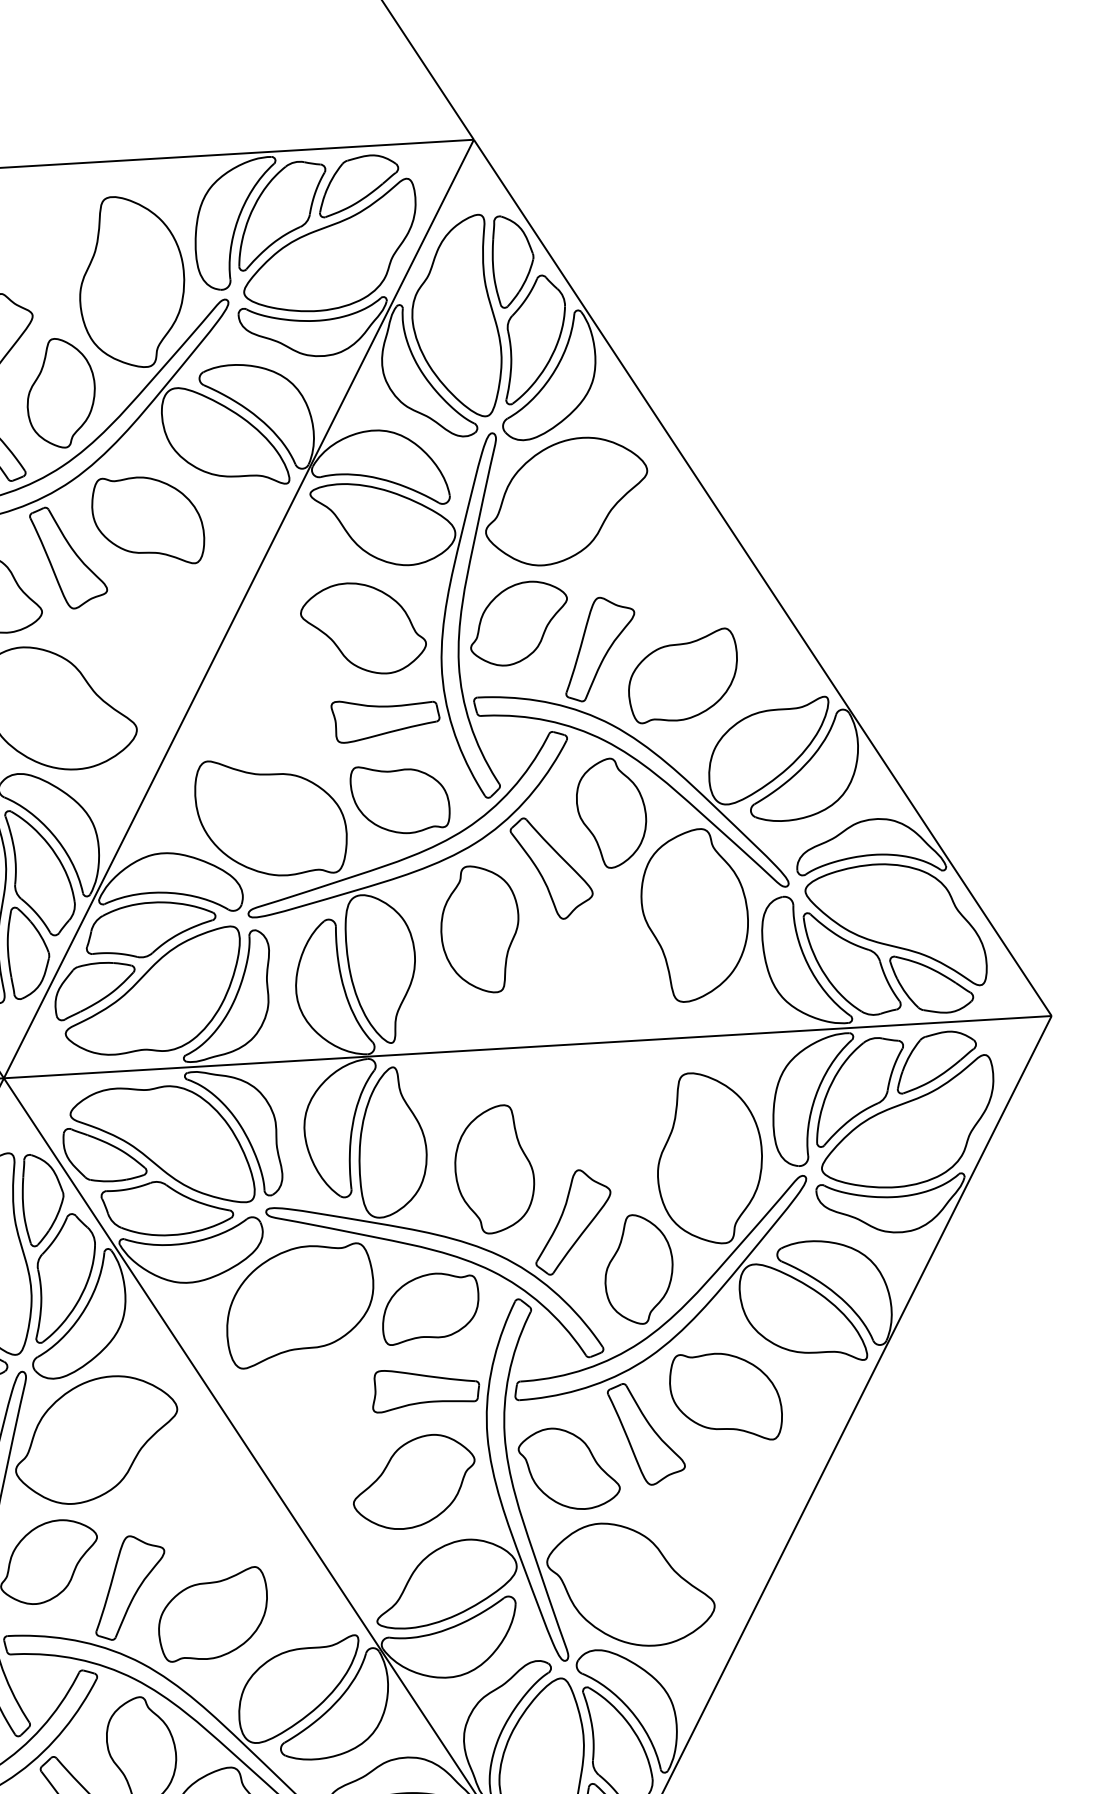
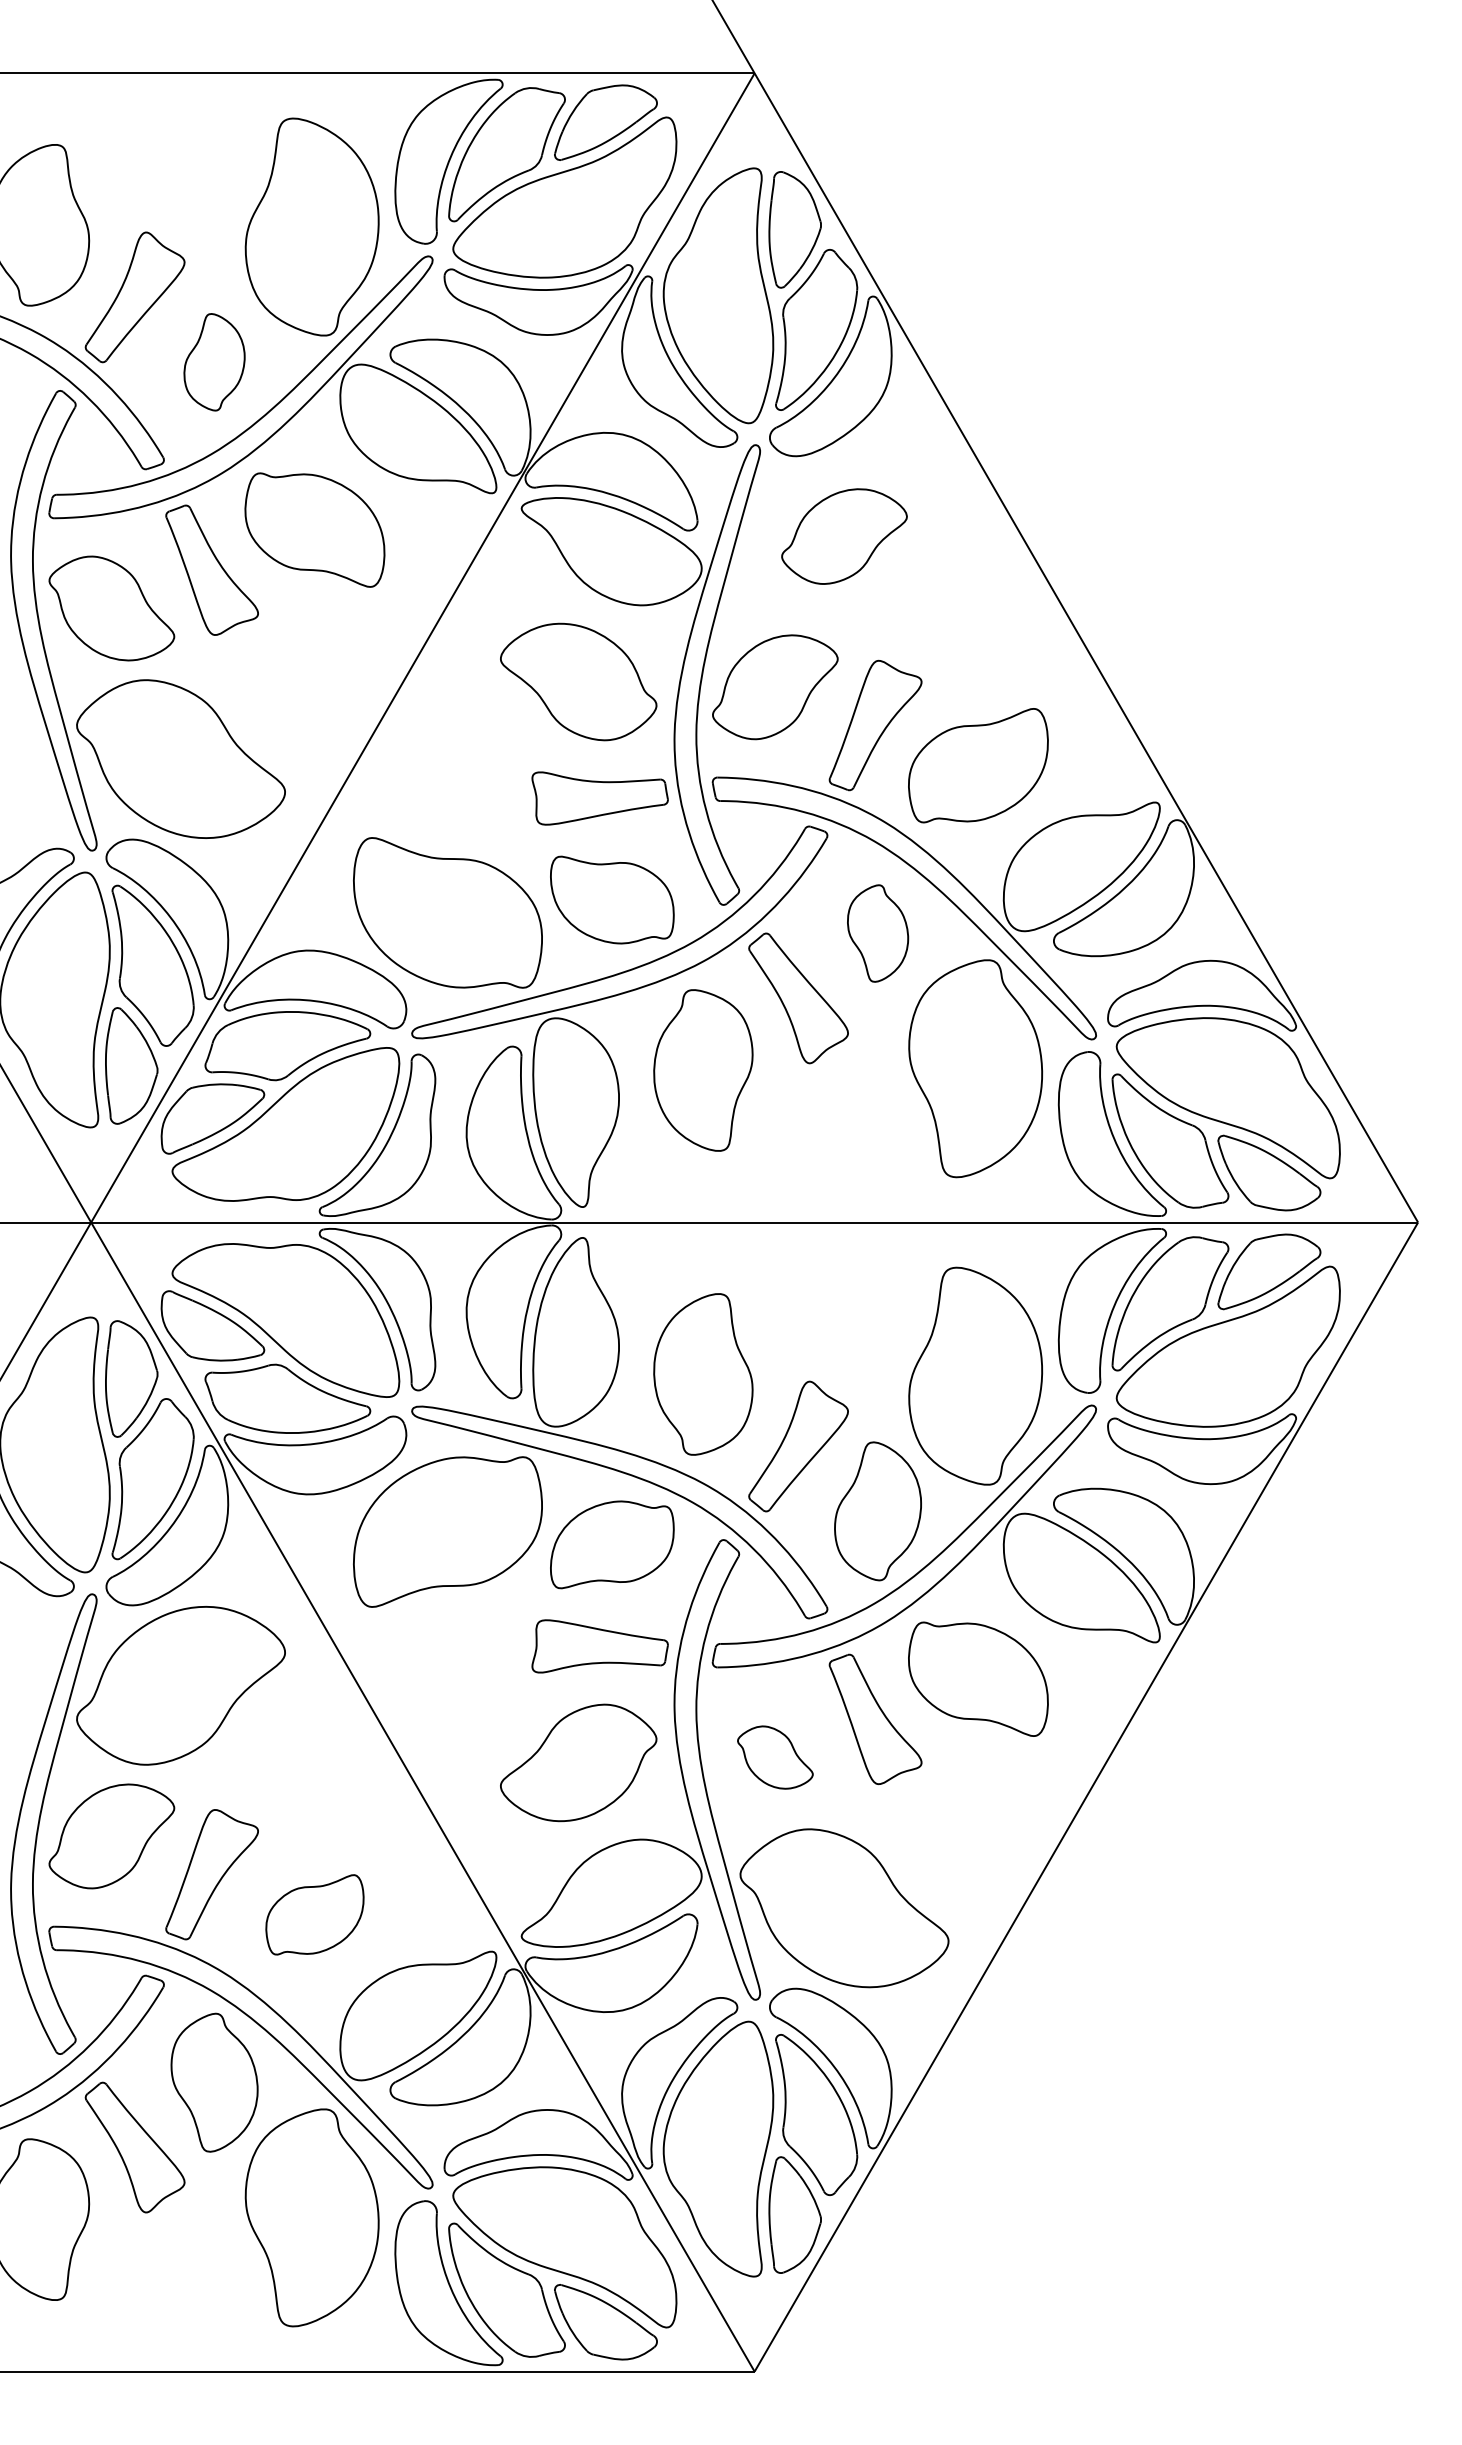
part: (60, 393) -> (214, 362), size x0.7
part: (566, 501) -> (844, 536), size x0.6
part: (611, 813) -> (877, 933), size x0.7
part: (569, 1468) -> (775, 1757), size x0.6
part: (212, 1614) -> (314, 1914), size x0.7

